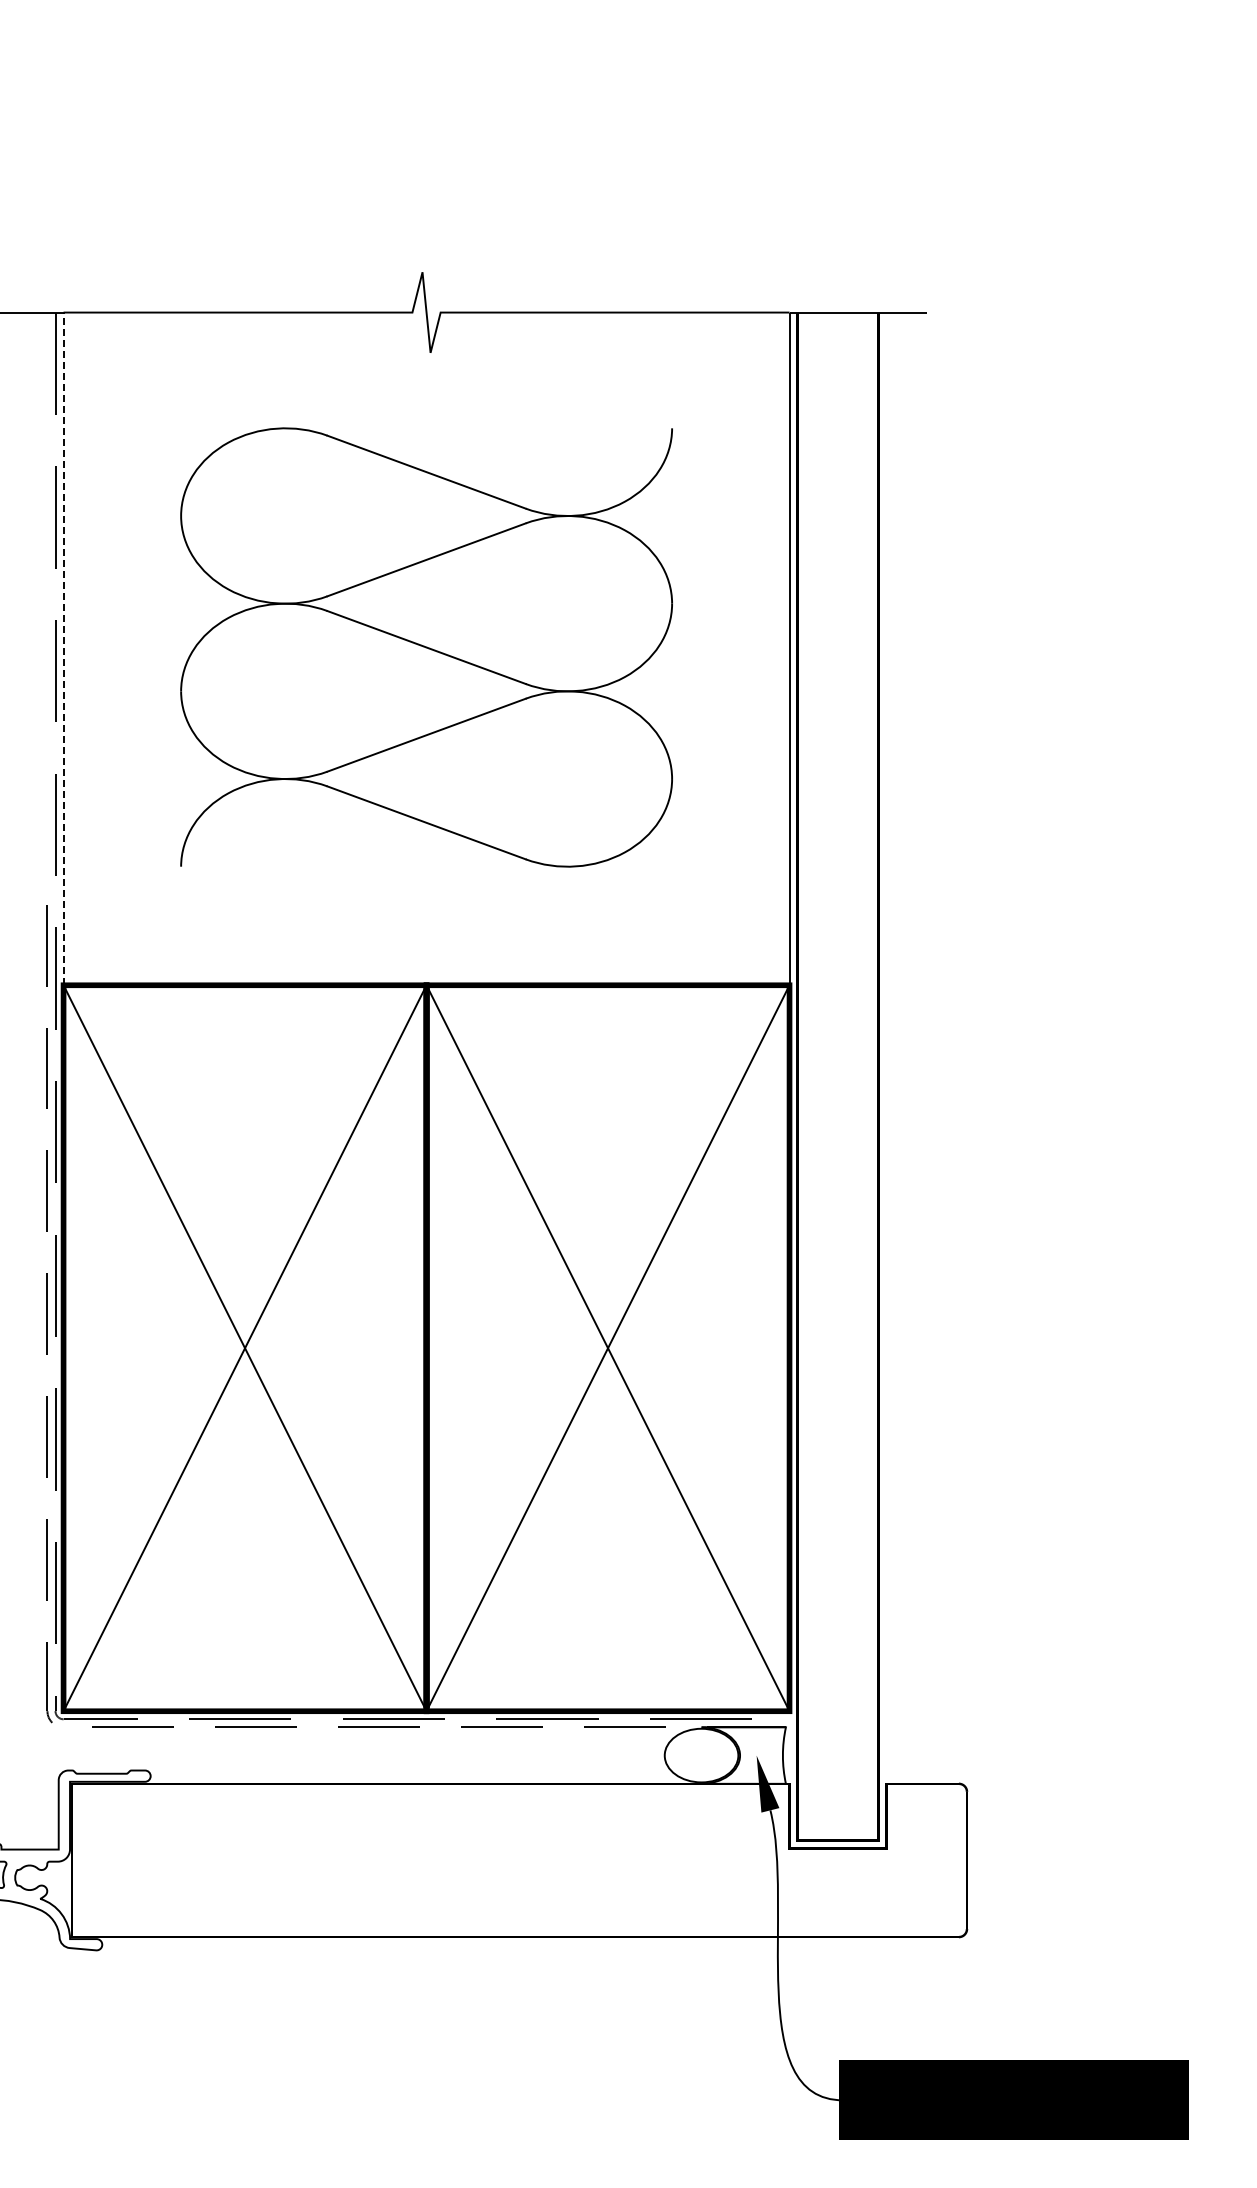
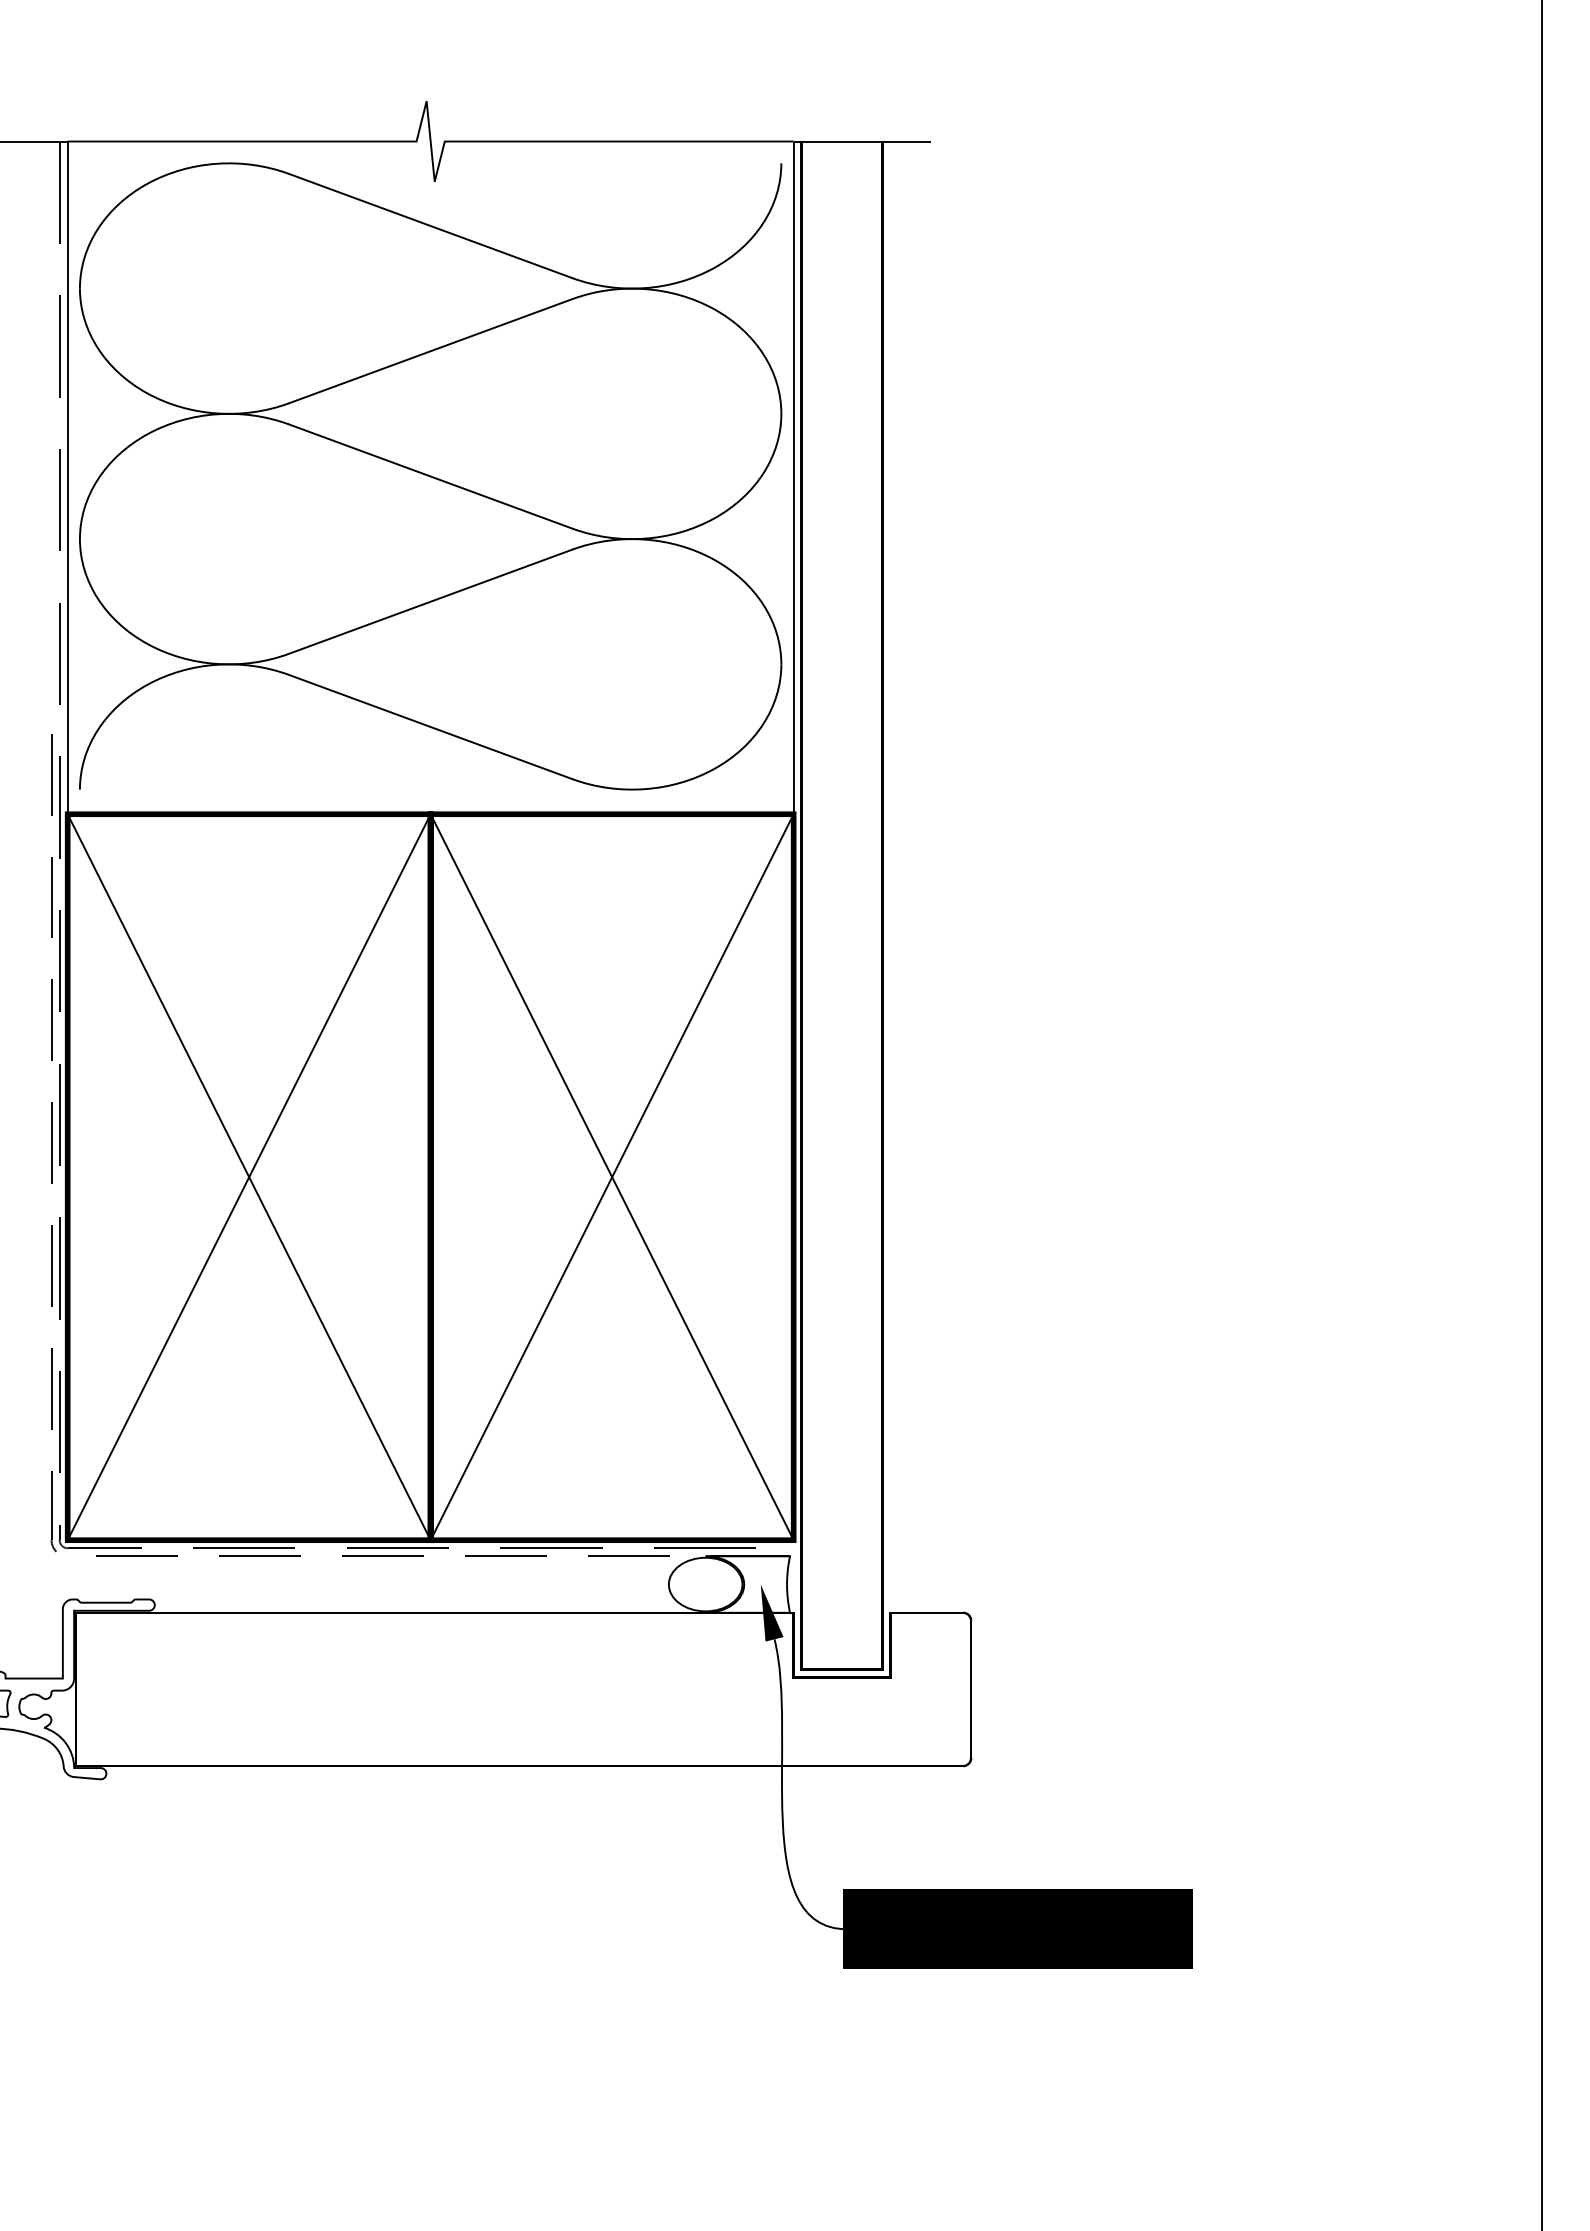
part: (426, 647) -> (430, 476), size x1.43
line: (63, 648) -> (67, 477), dashed -> solid

